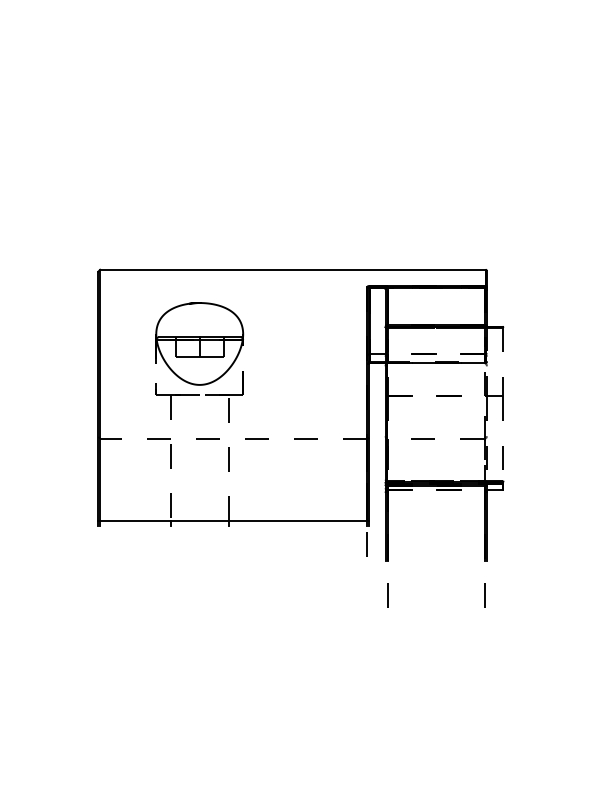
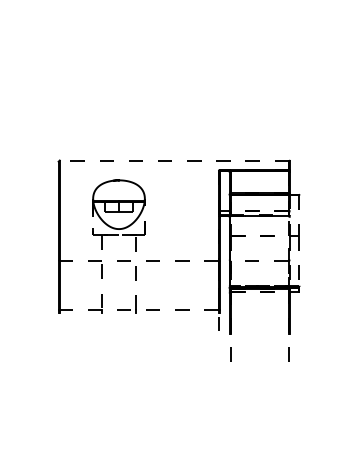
line: (292, 269) -> (174, 160), solid -> dashed
line: (234, 519) -> (139, 309), solid -> dashed

